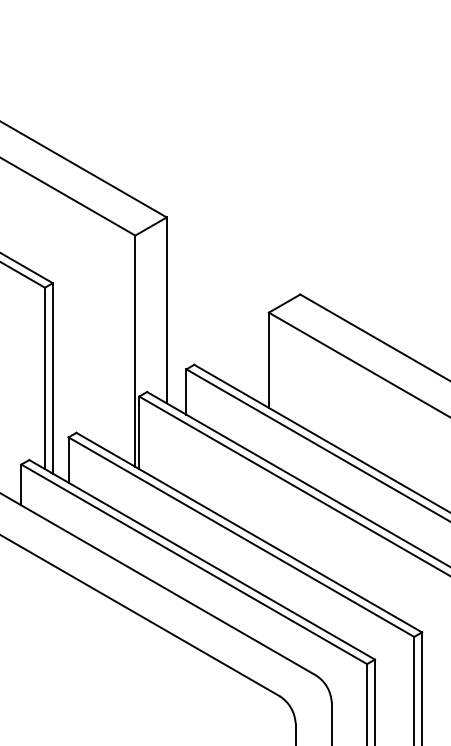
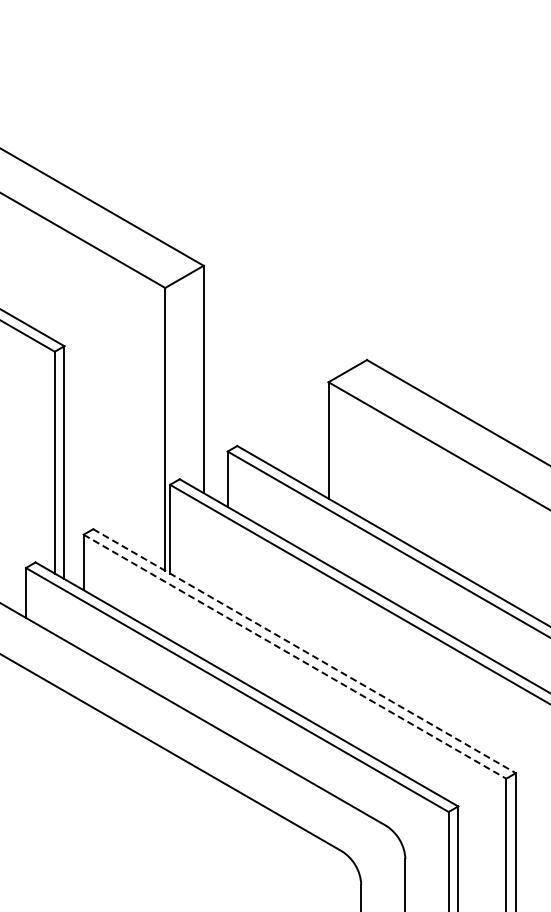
line: (250, 532) -> (305, 651), solid -> dashed
line: (241, 536) -> (295, 656), solid -> dashed

